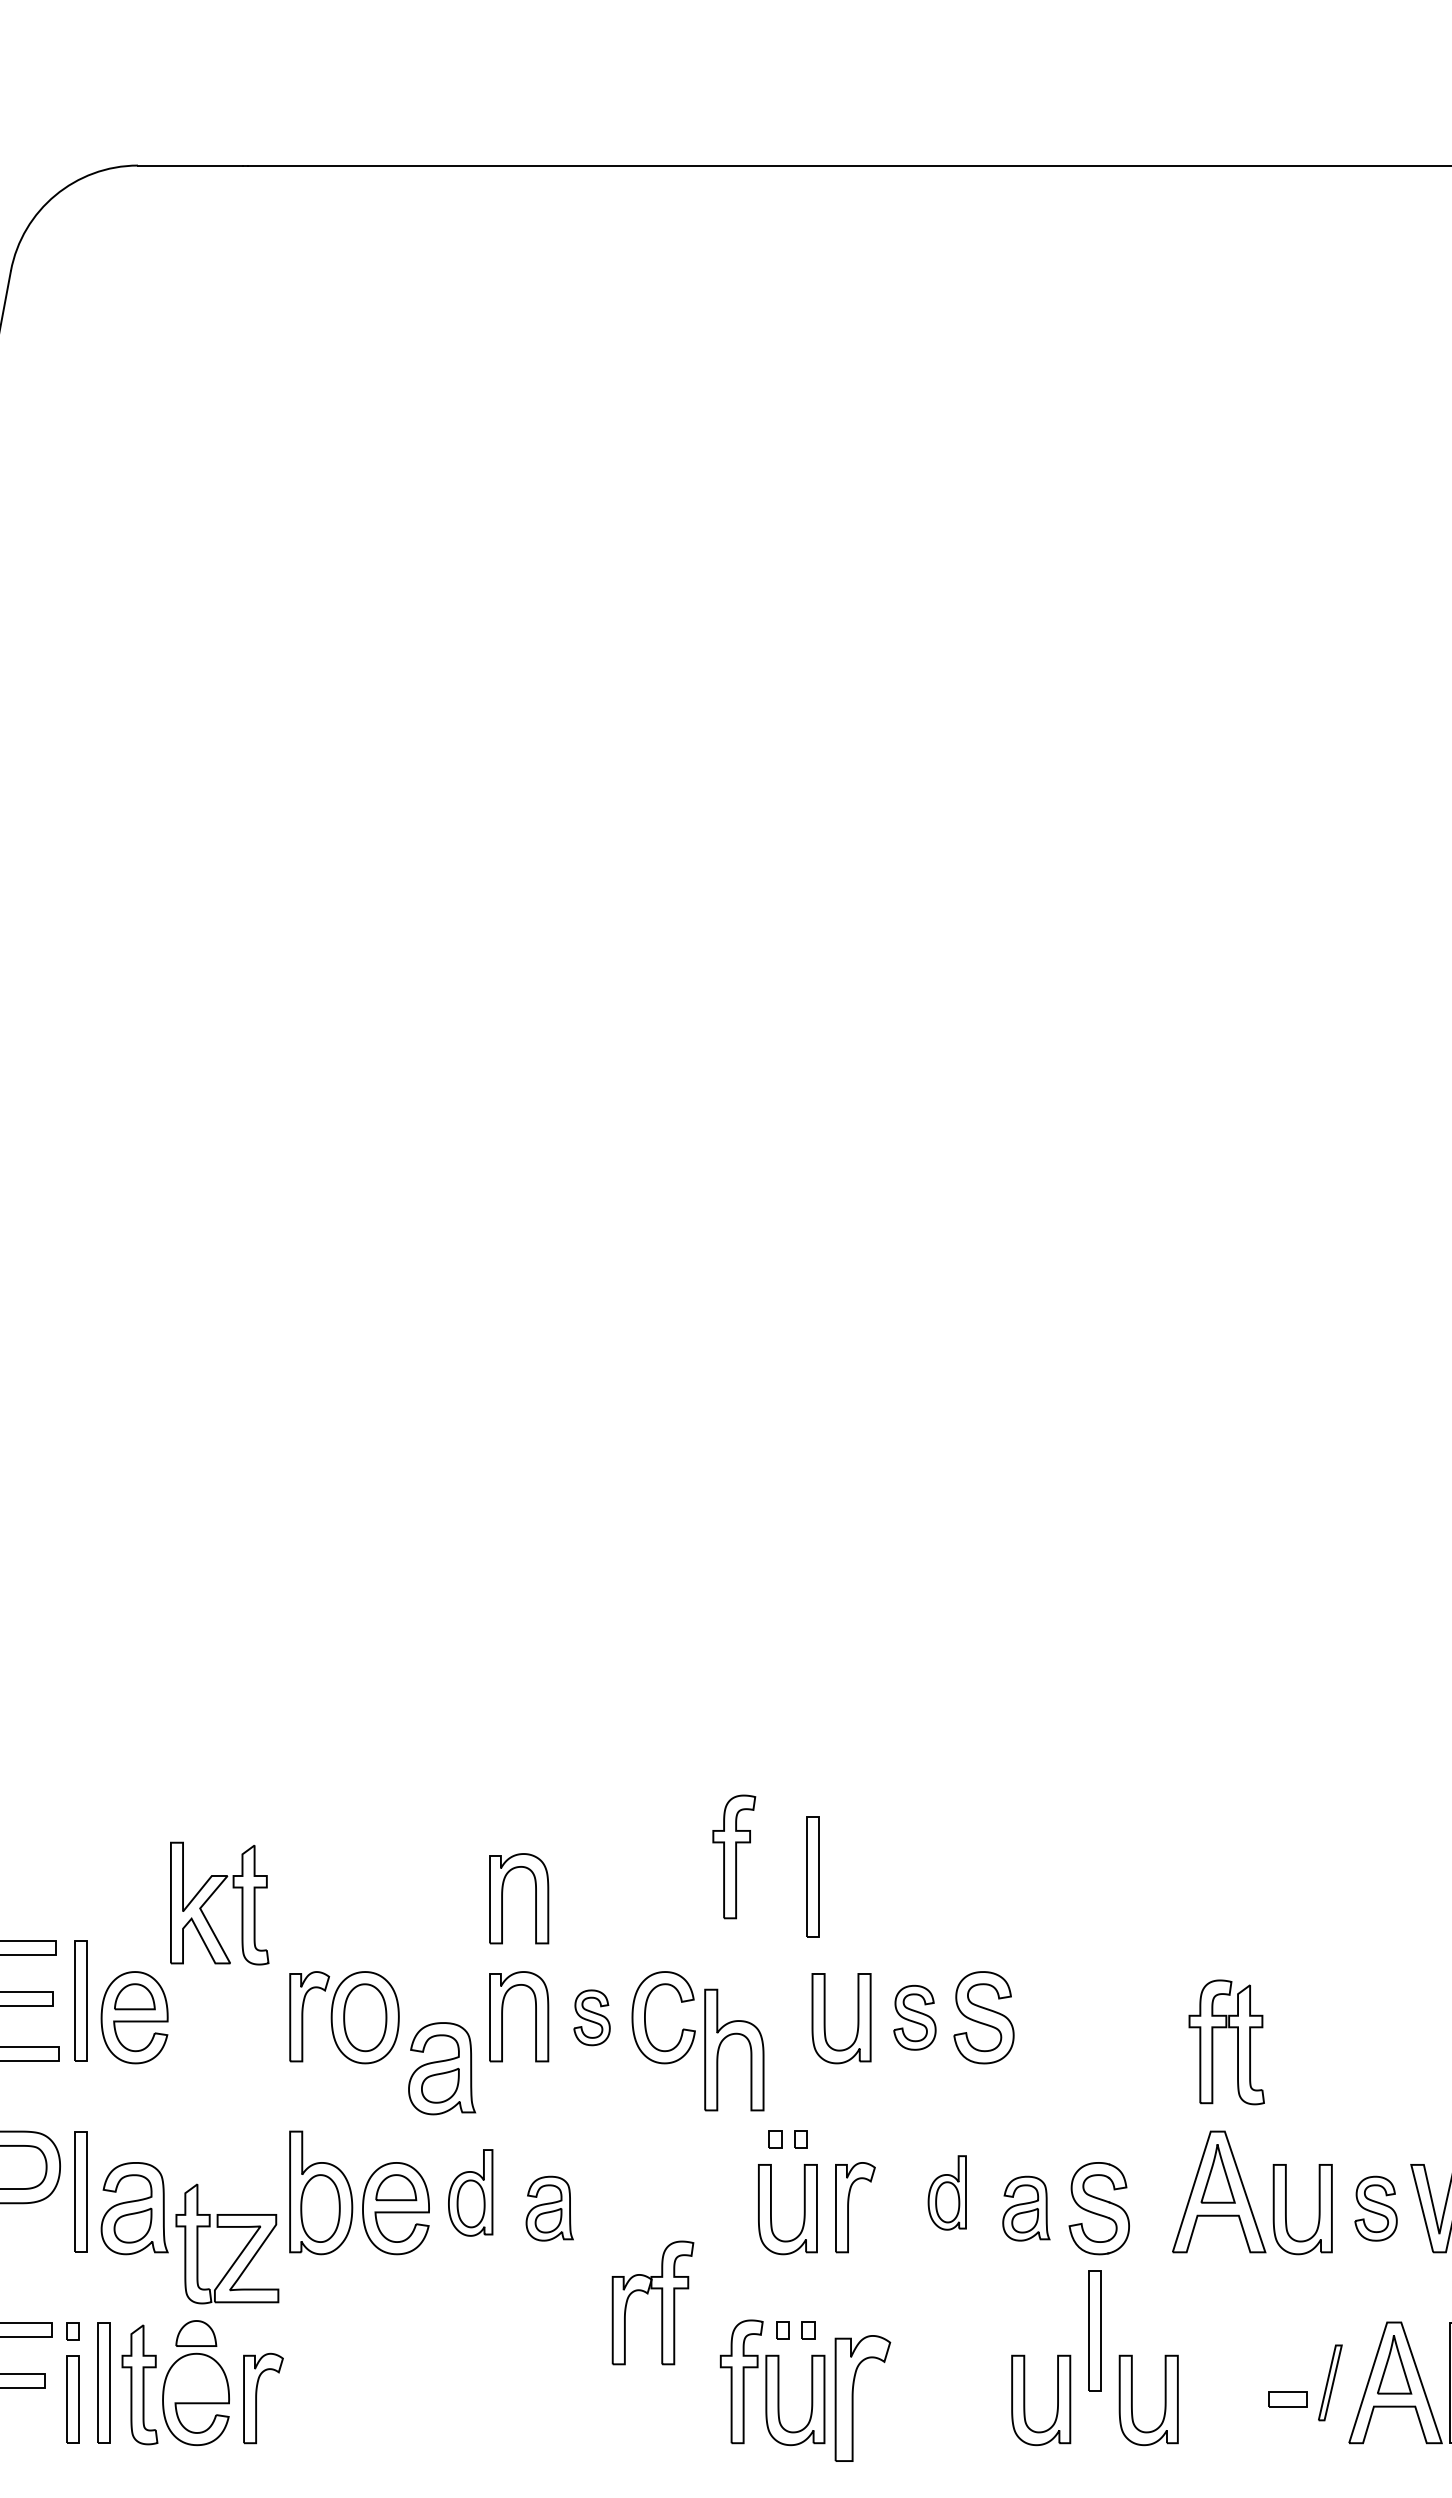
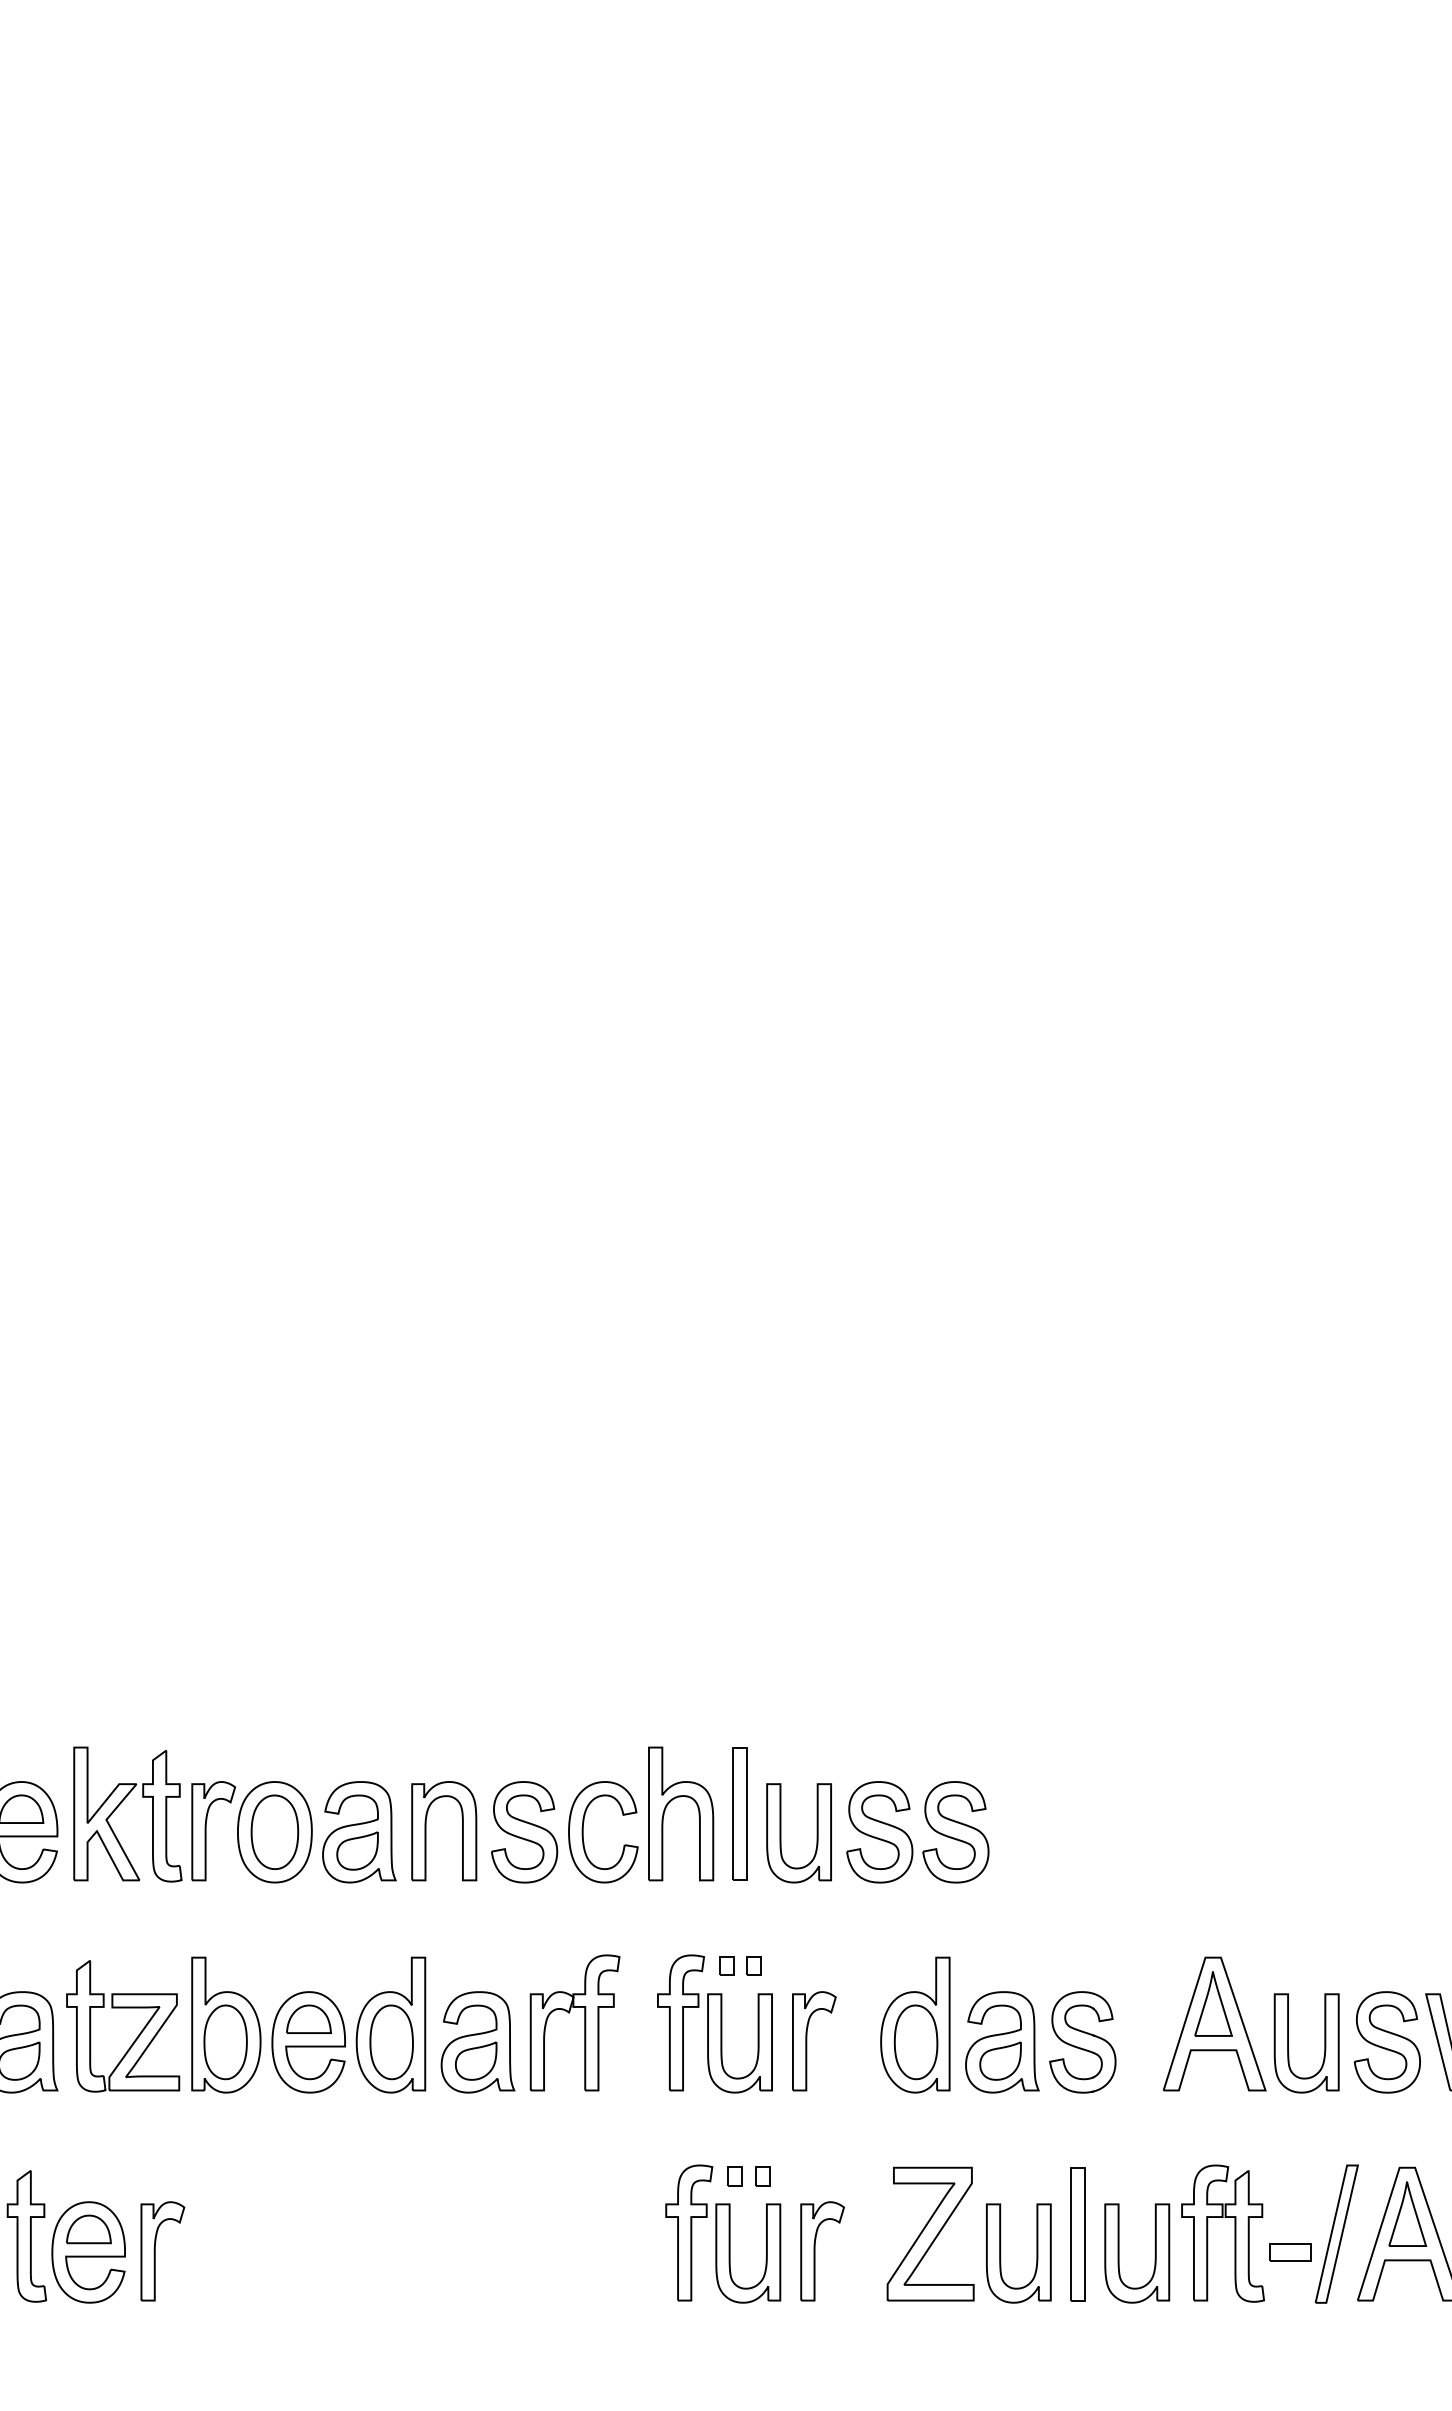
part: (734, 1856) -> (681, 2022), moved
part: (812, 1876) -> (739, 1813), moved
part: (212, 1895) -> (119, 1805), moved
part: (535, 1898) -> (462, 1701), removed
part: (591, 2017) -> (523, 1832), size x1.67
part: (914, 2017) -> (879, 1832), size x1.43
part: (727, 2037) -> (673, 1800), moved
part: (1237, 2042) -> (1234, 2233), moved
part: (442, 2068) -> (359, 1832), moved
part: (470, 2192) -> (390, 2024), size x1.43
part: (947, 2192) -> (915, 2024), size x1.67
part: (549, 2208) -> (477, 2042), size x1.43
part: (1026, 2208) -> (1002, 2042), size x1.43
part: (1375, 2208) -> (1386, 2042), size x1.43
part: (240, 2252) -> (137, 2035), moved
part: (648, 2294) -> (570, 2013), moved
part: (1094, 2330) -> (1077, 2233), moved
part: (196, 2333) -> (89, 2229), moved
part: (961, 2382) -> (931, 2233), added
part: (1330, 2382) -> (1337, 2233), size x1.67
part: (862, 2398) -> (822, 2251), size x0.71

